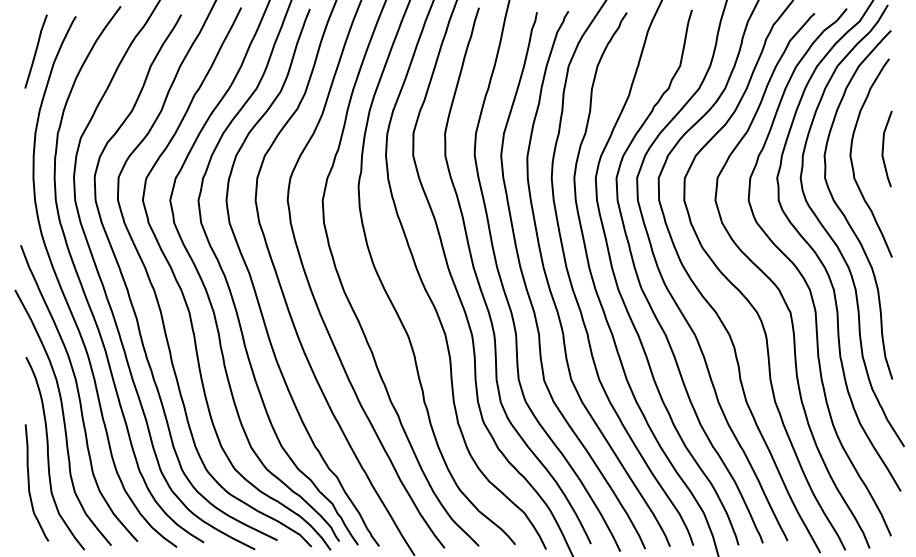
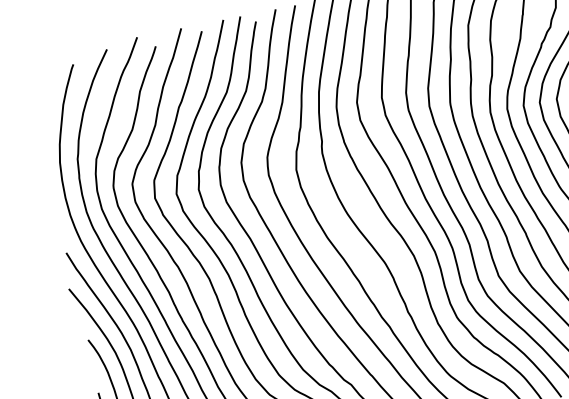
line: (35, 51) -> (47, 98), removed

